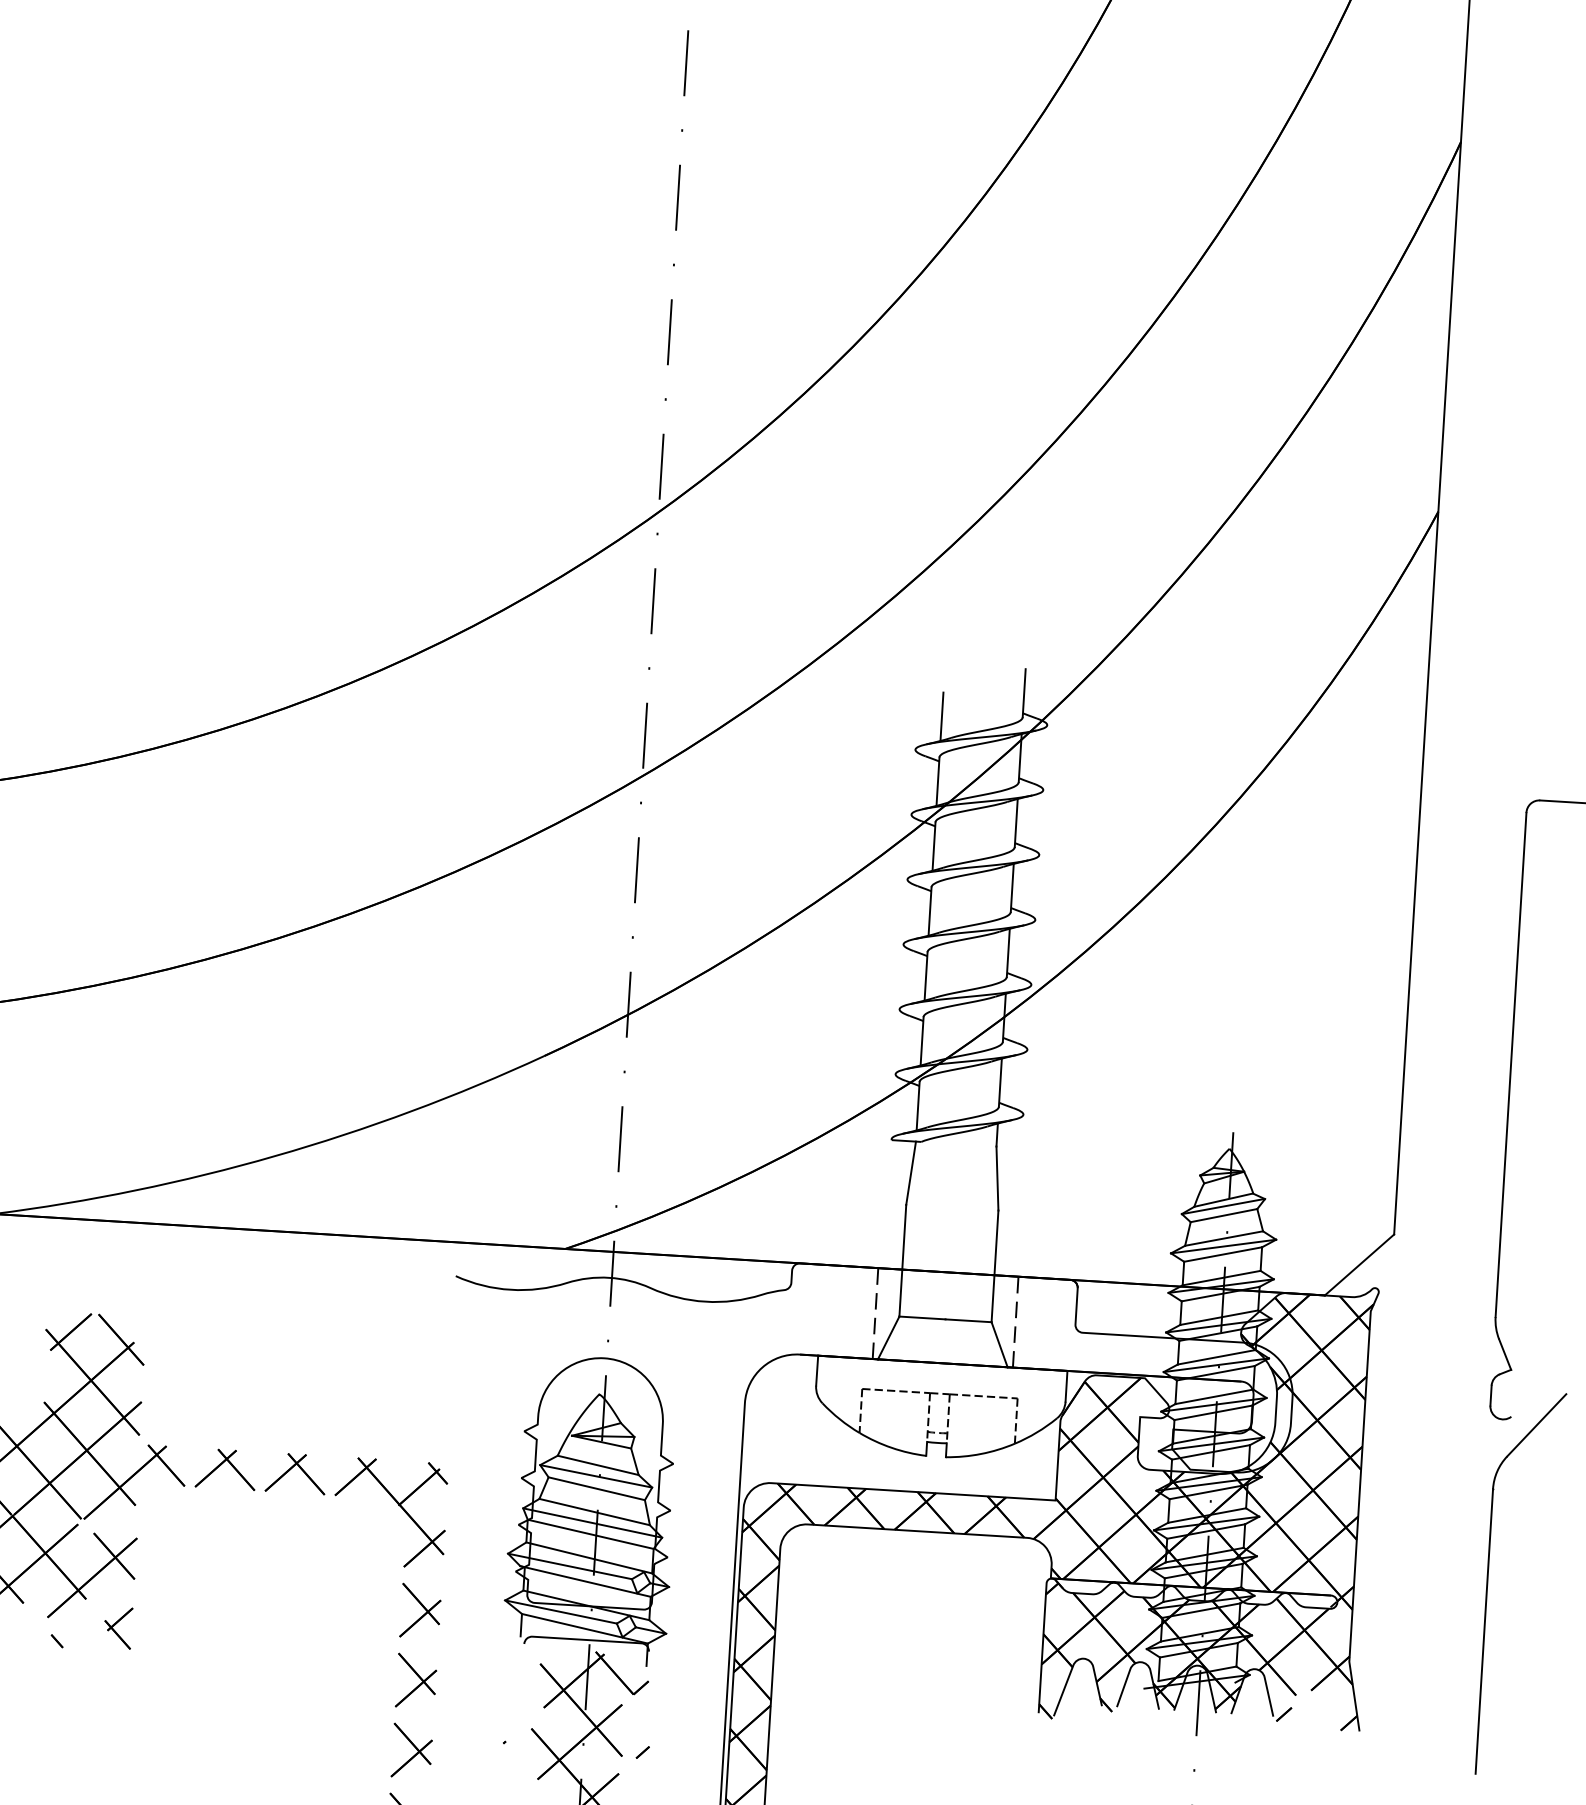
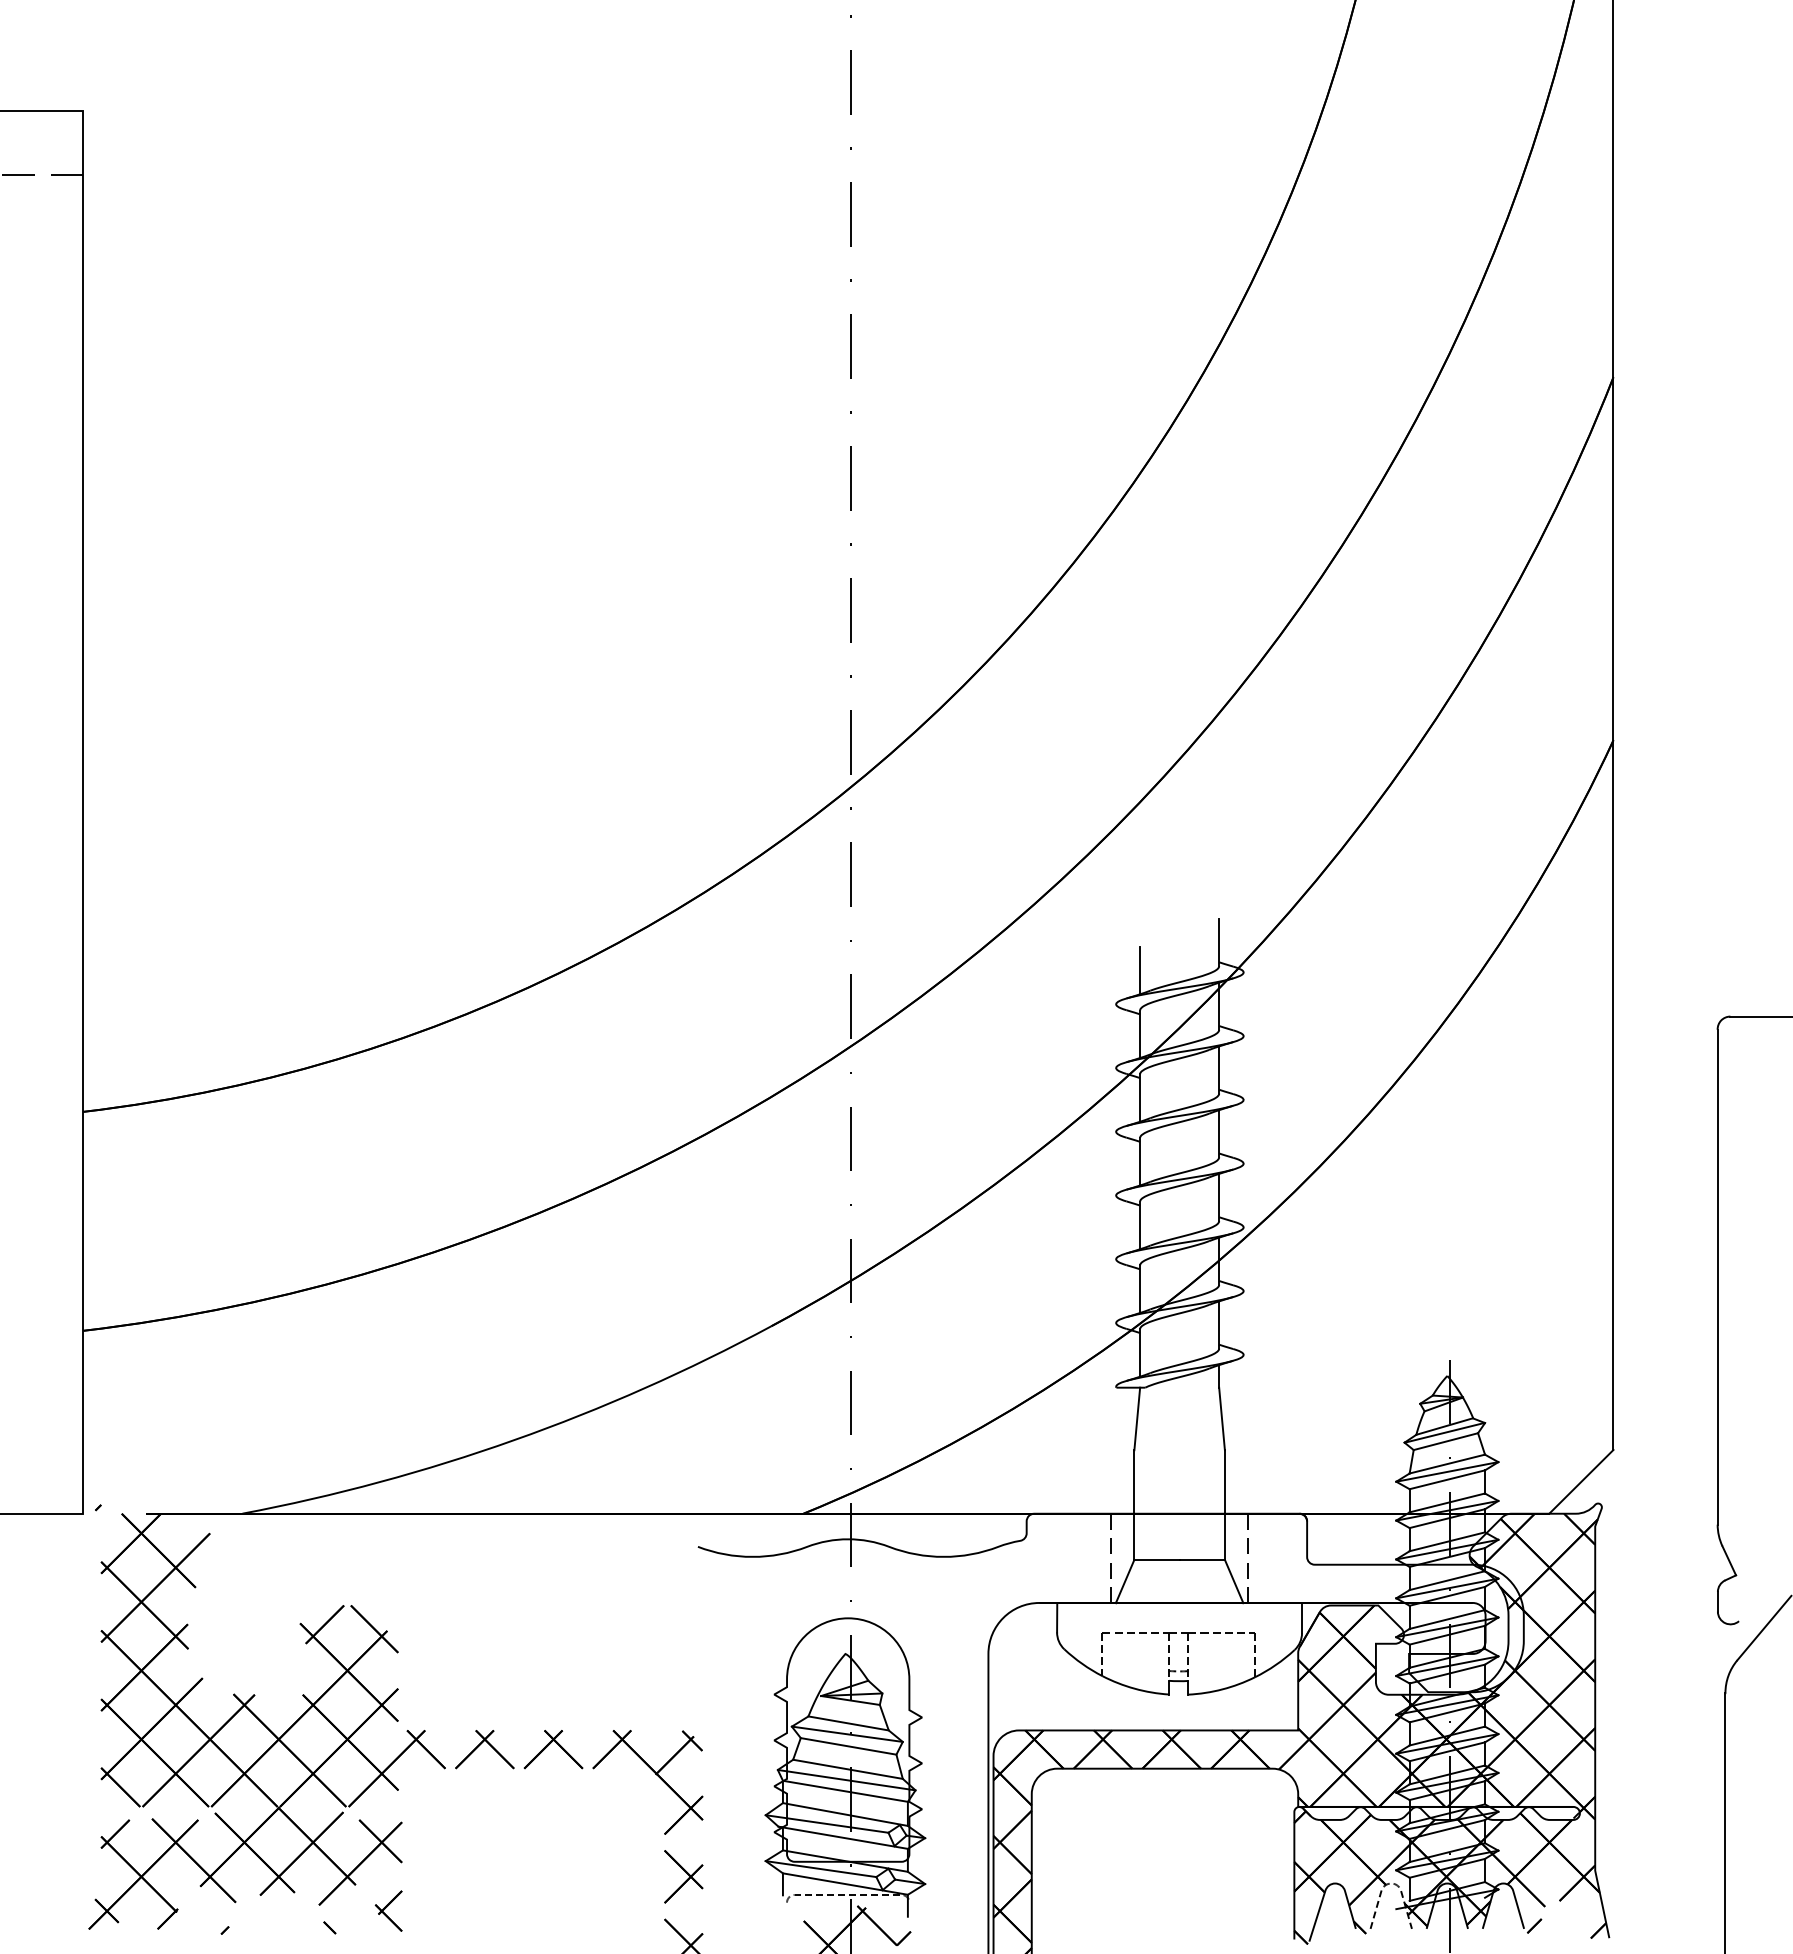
line: (587, 1639) -> (848, 1894), solid -> dashed
line: (1141, 1662) -> (1391, 1883), solid -> dashed

